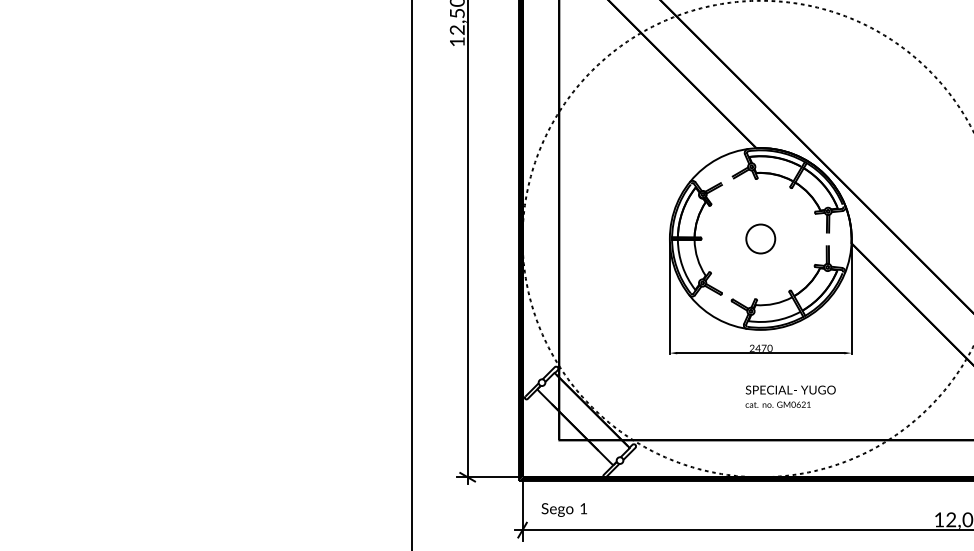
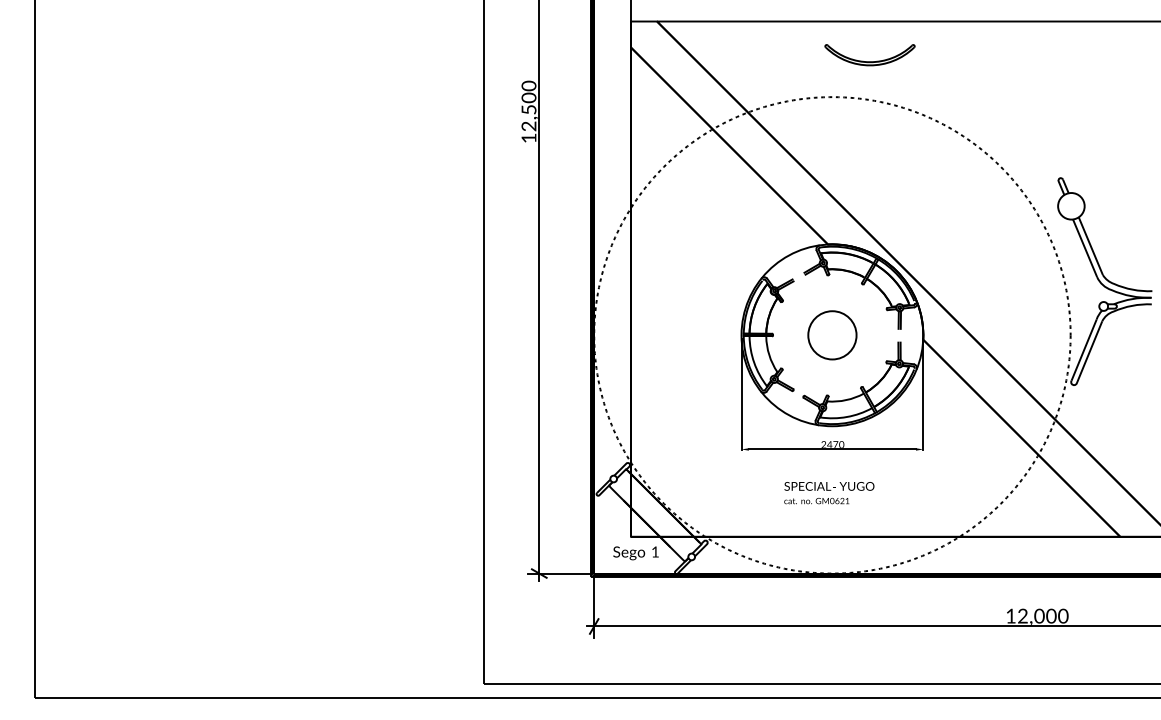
circle: (760, 239) -> (832, 335), size x1.67
text: (790, 397) -> (829, 493), moved
text: (563, 510) -> (635, 553), moved

